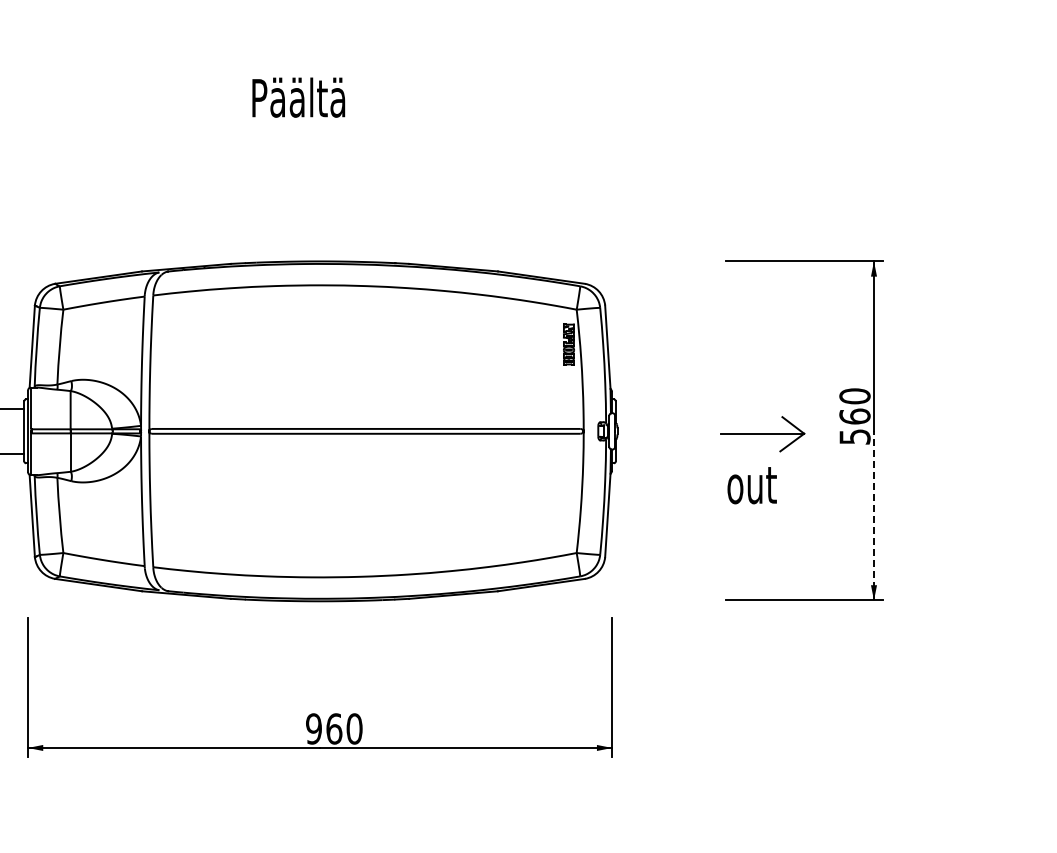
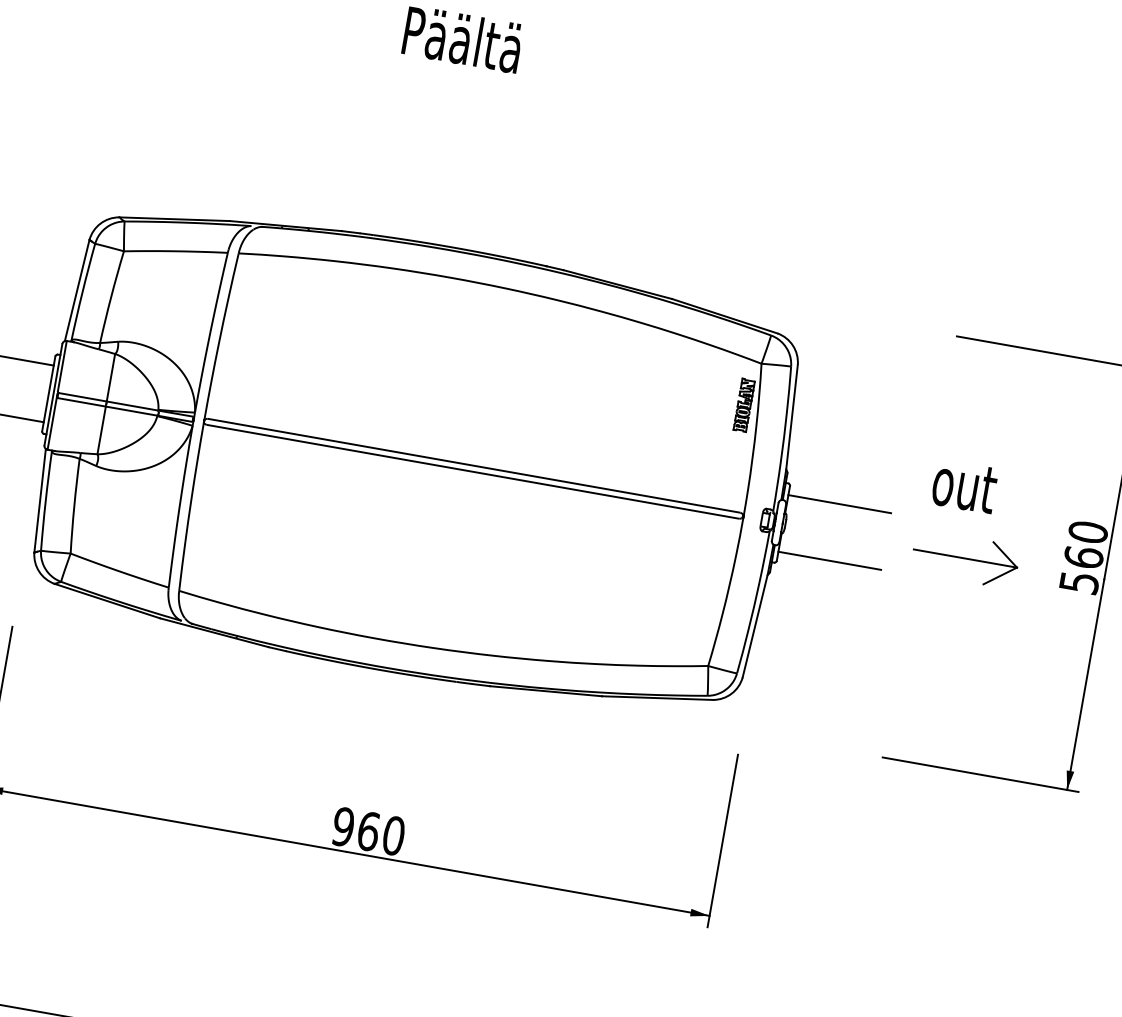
line: (656, 408) -> (839, 503), added
line: (656, 454) -> (828, 561), added
text: (751, 485) -> (963, 486), moved
line: (874, 515) -> (1086, 684), dashed -> solid

